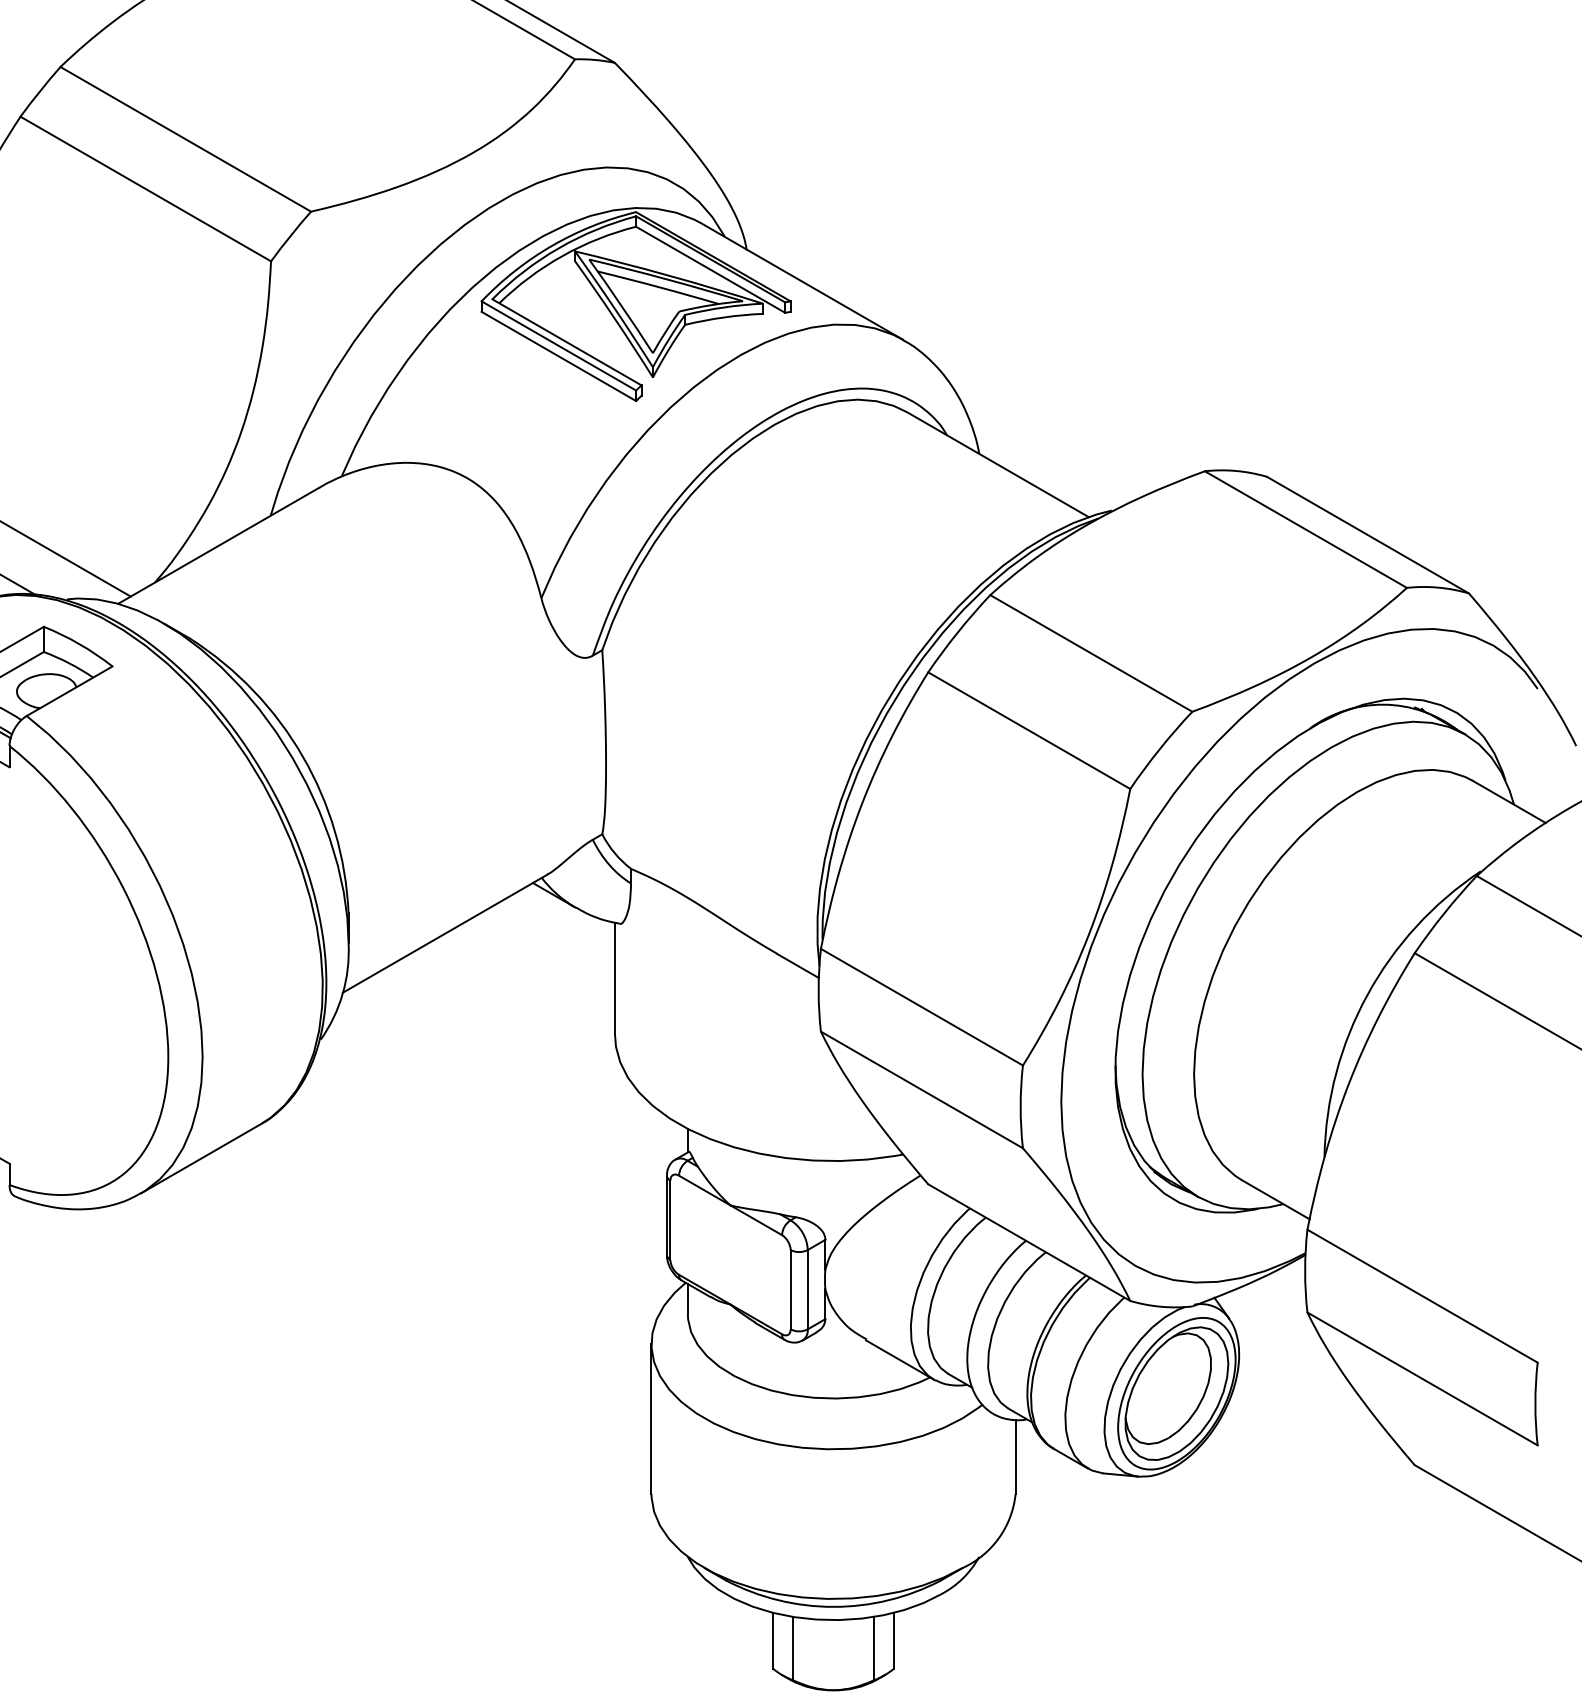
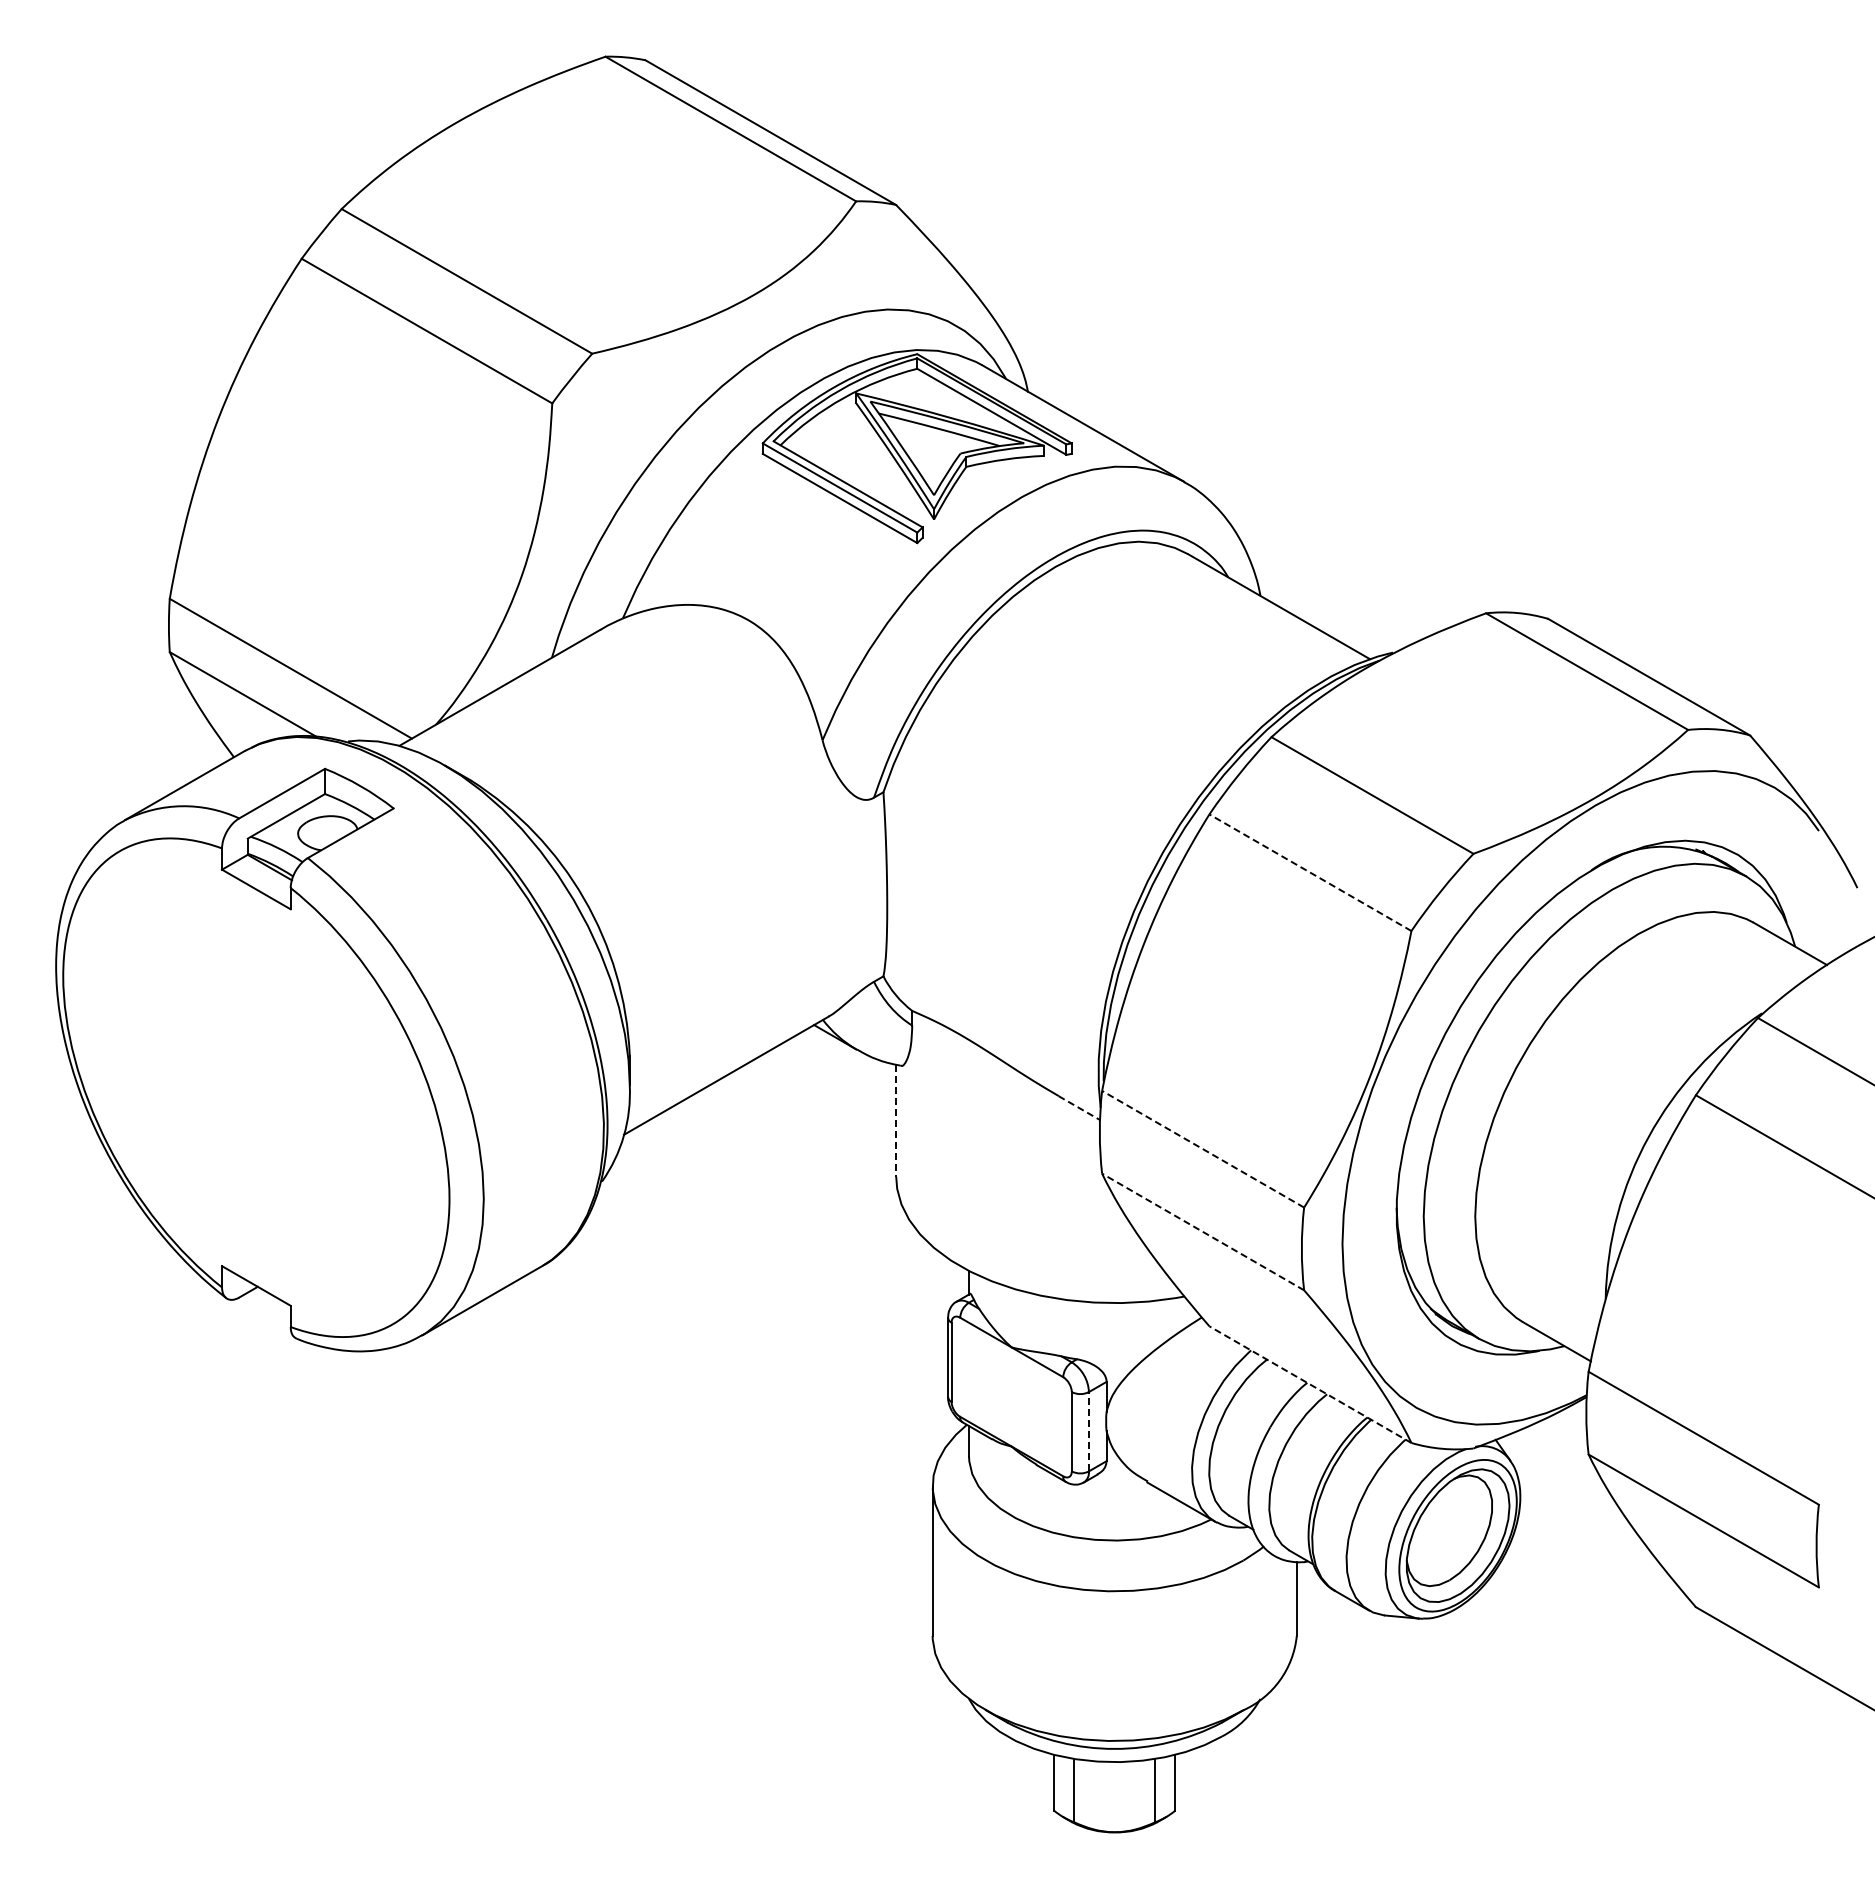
line: (1029, 730) -> (1310, 872), solid -> dashed
line: (798, 966) -> (1079, 1108), solid -> dashed
line: (615, 979) -> (896, 1121), solid -> dashed
line: (922, 1007) -> (1203, 1149), solid -> dashed
line: (922, 1090) -> (1203, 1232), solid -> dashed
line: (1029, 1242) -> (1310, 1384), solid -> dashed
line: (807, 1289) -> (1088, 1431), solid -> dashed

